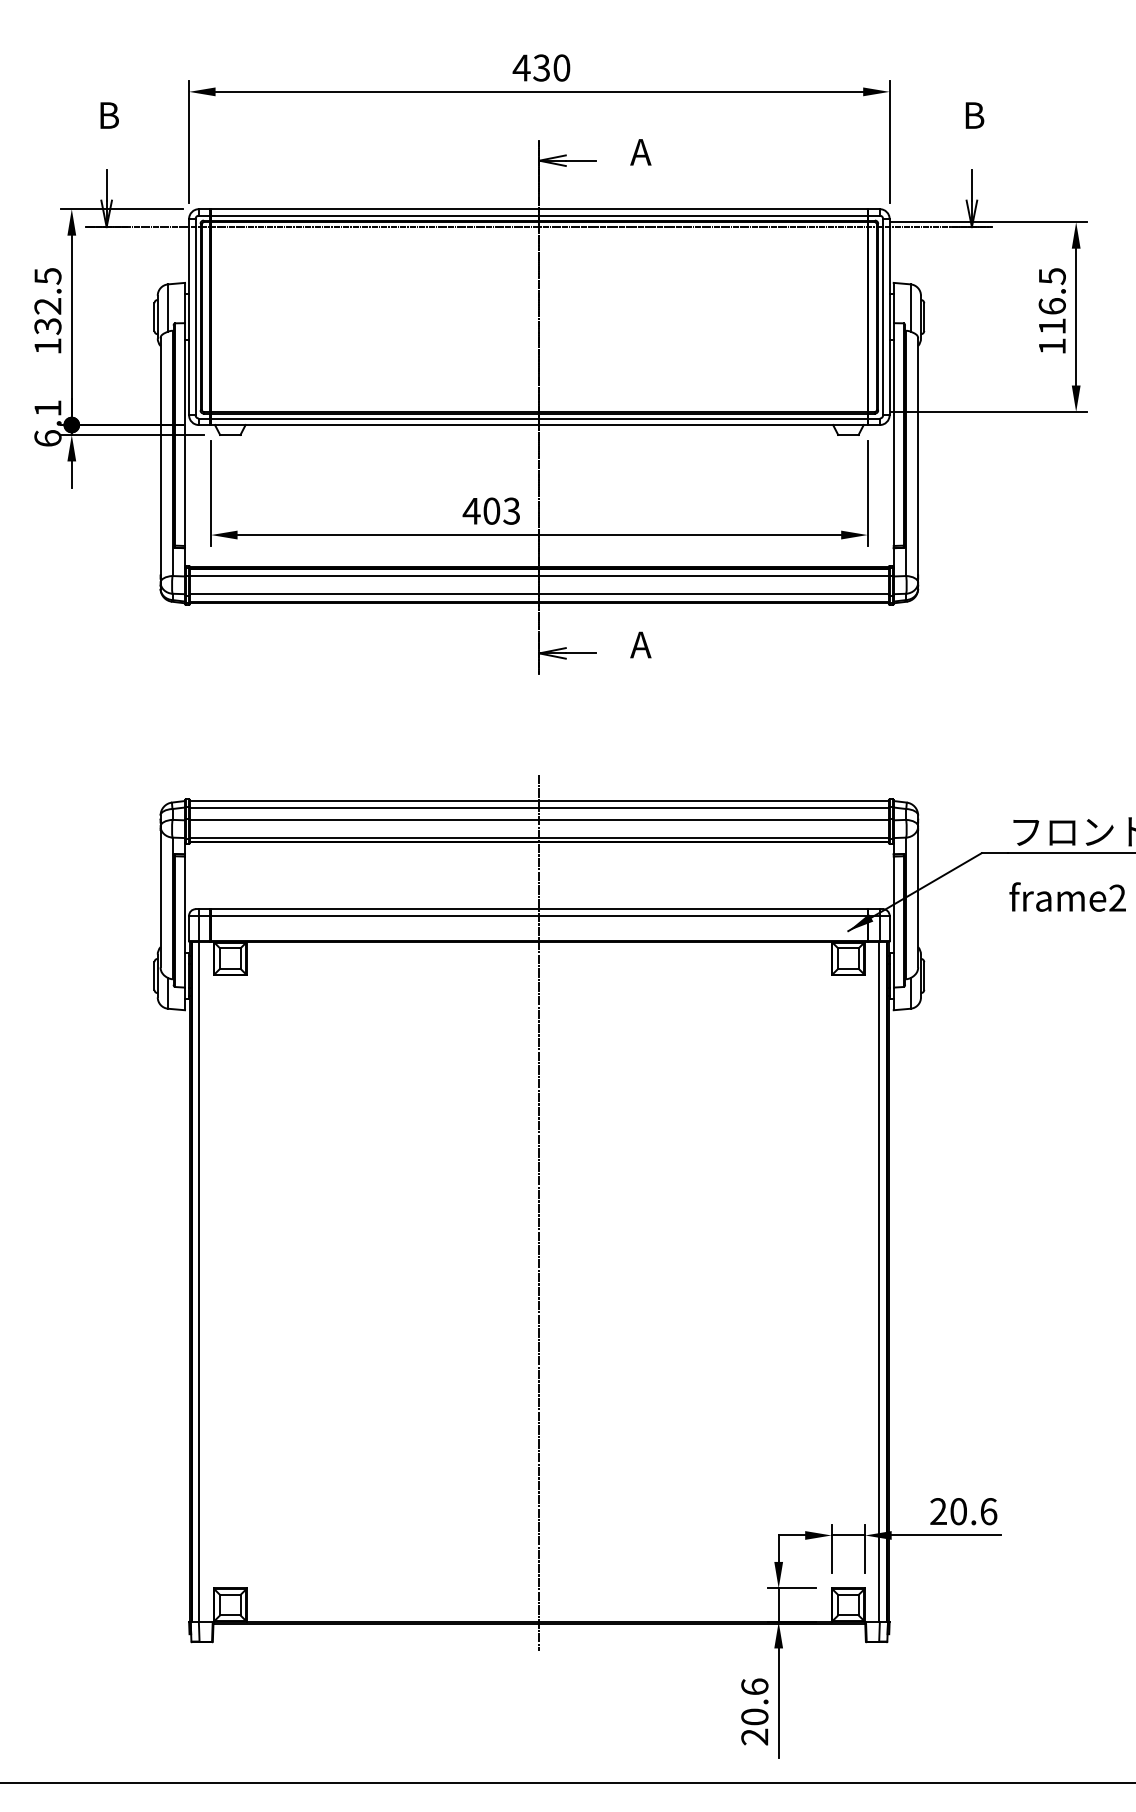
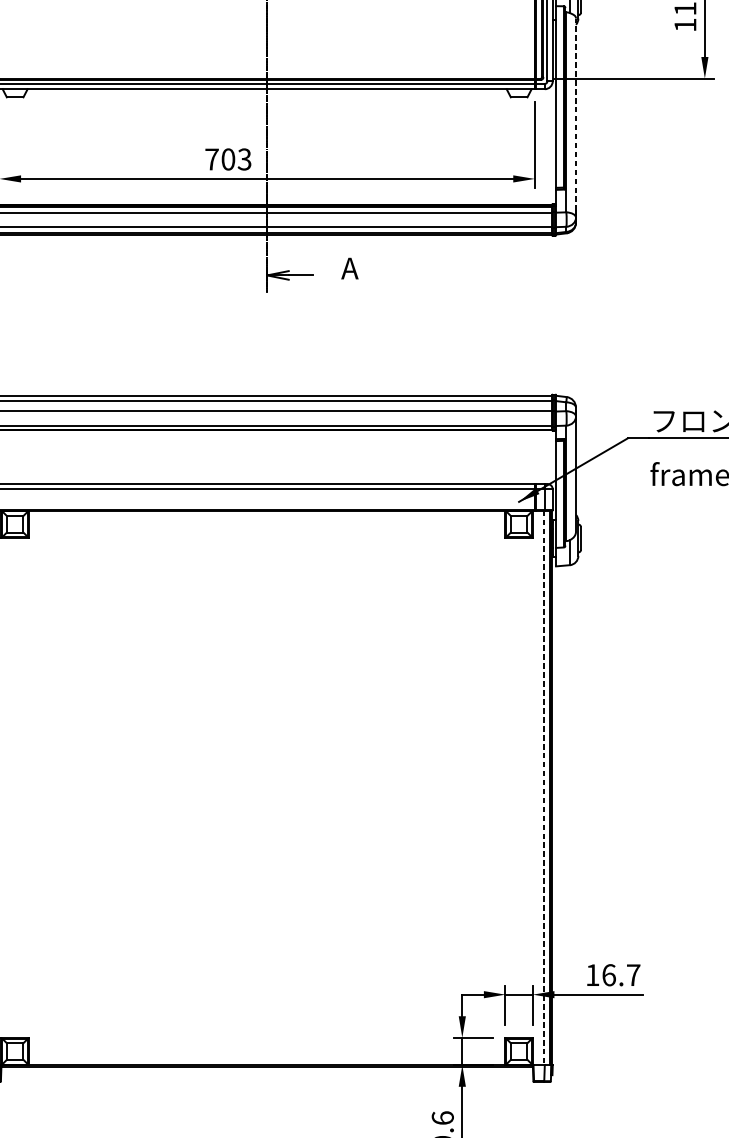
line: (918, 456) -> (576, 114), solid -> dashed
text: (471, 511) -> (211, 159), 403 -> 703
line: (539, 1212) -> (267, 731), removed
line: (879, 1282) -> (544, 788), solid -> dashed
text: (963, 1511) -> (613, 975), 20.6 -> 16.7

